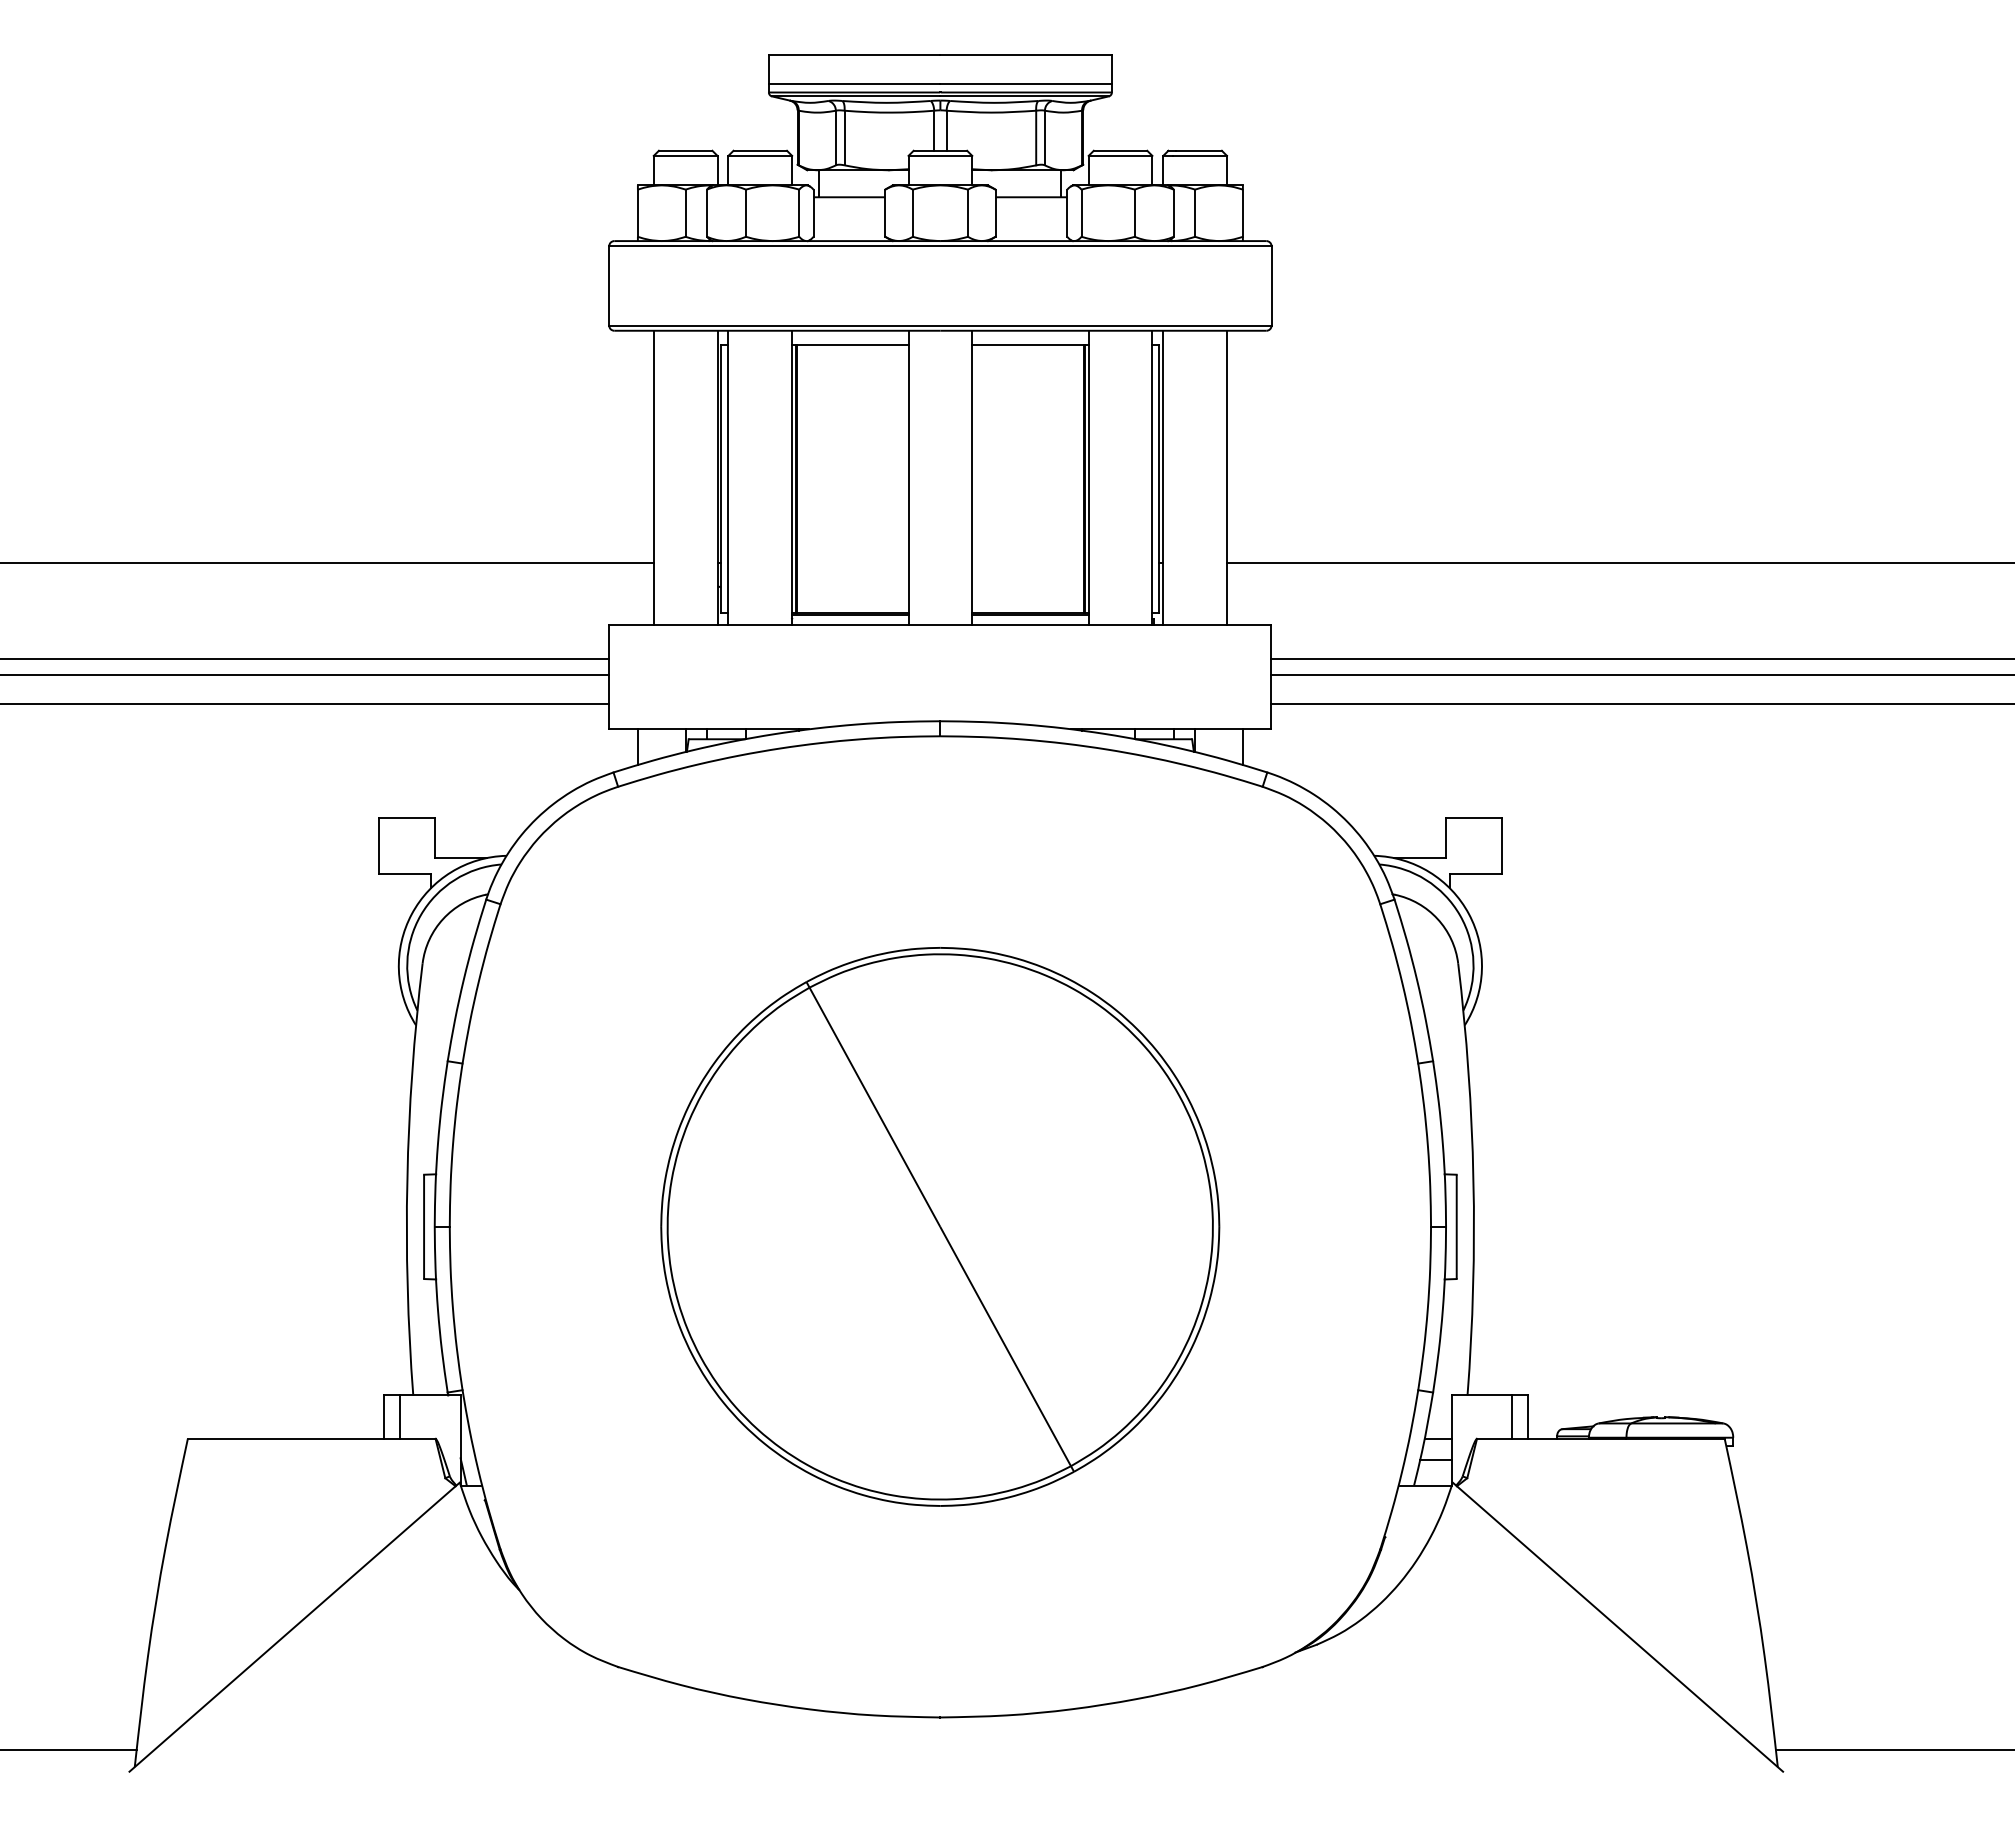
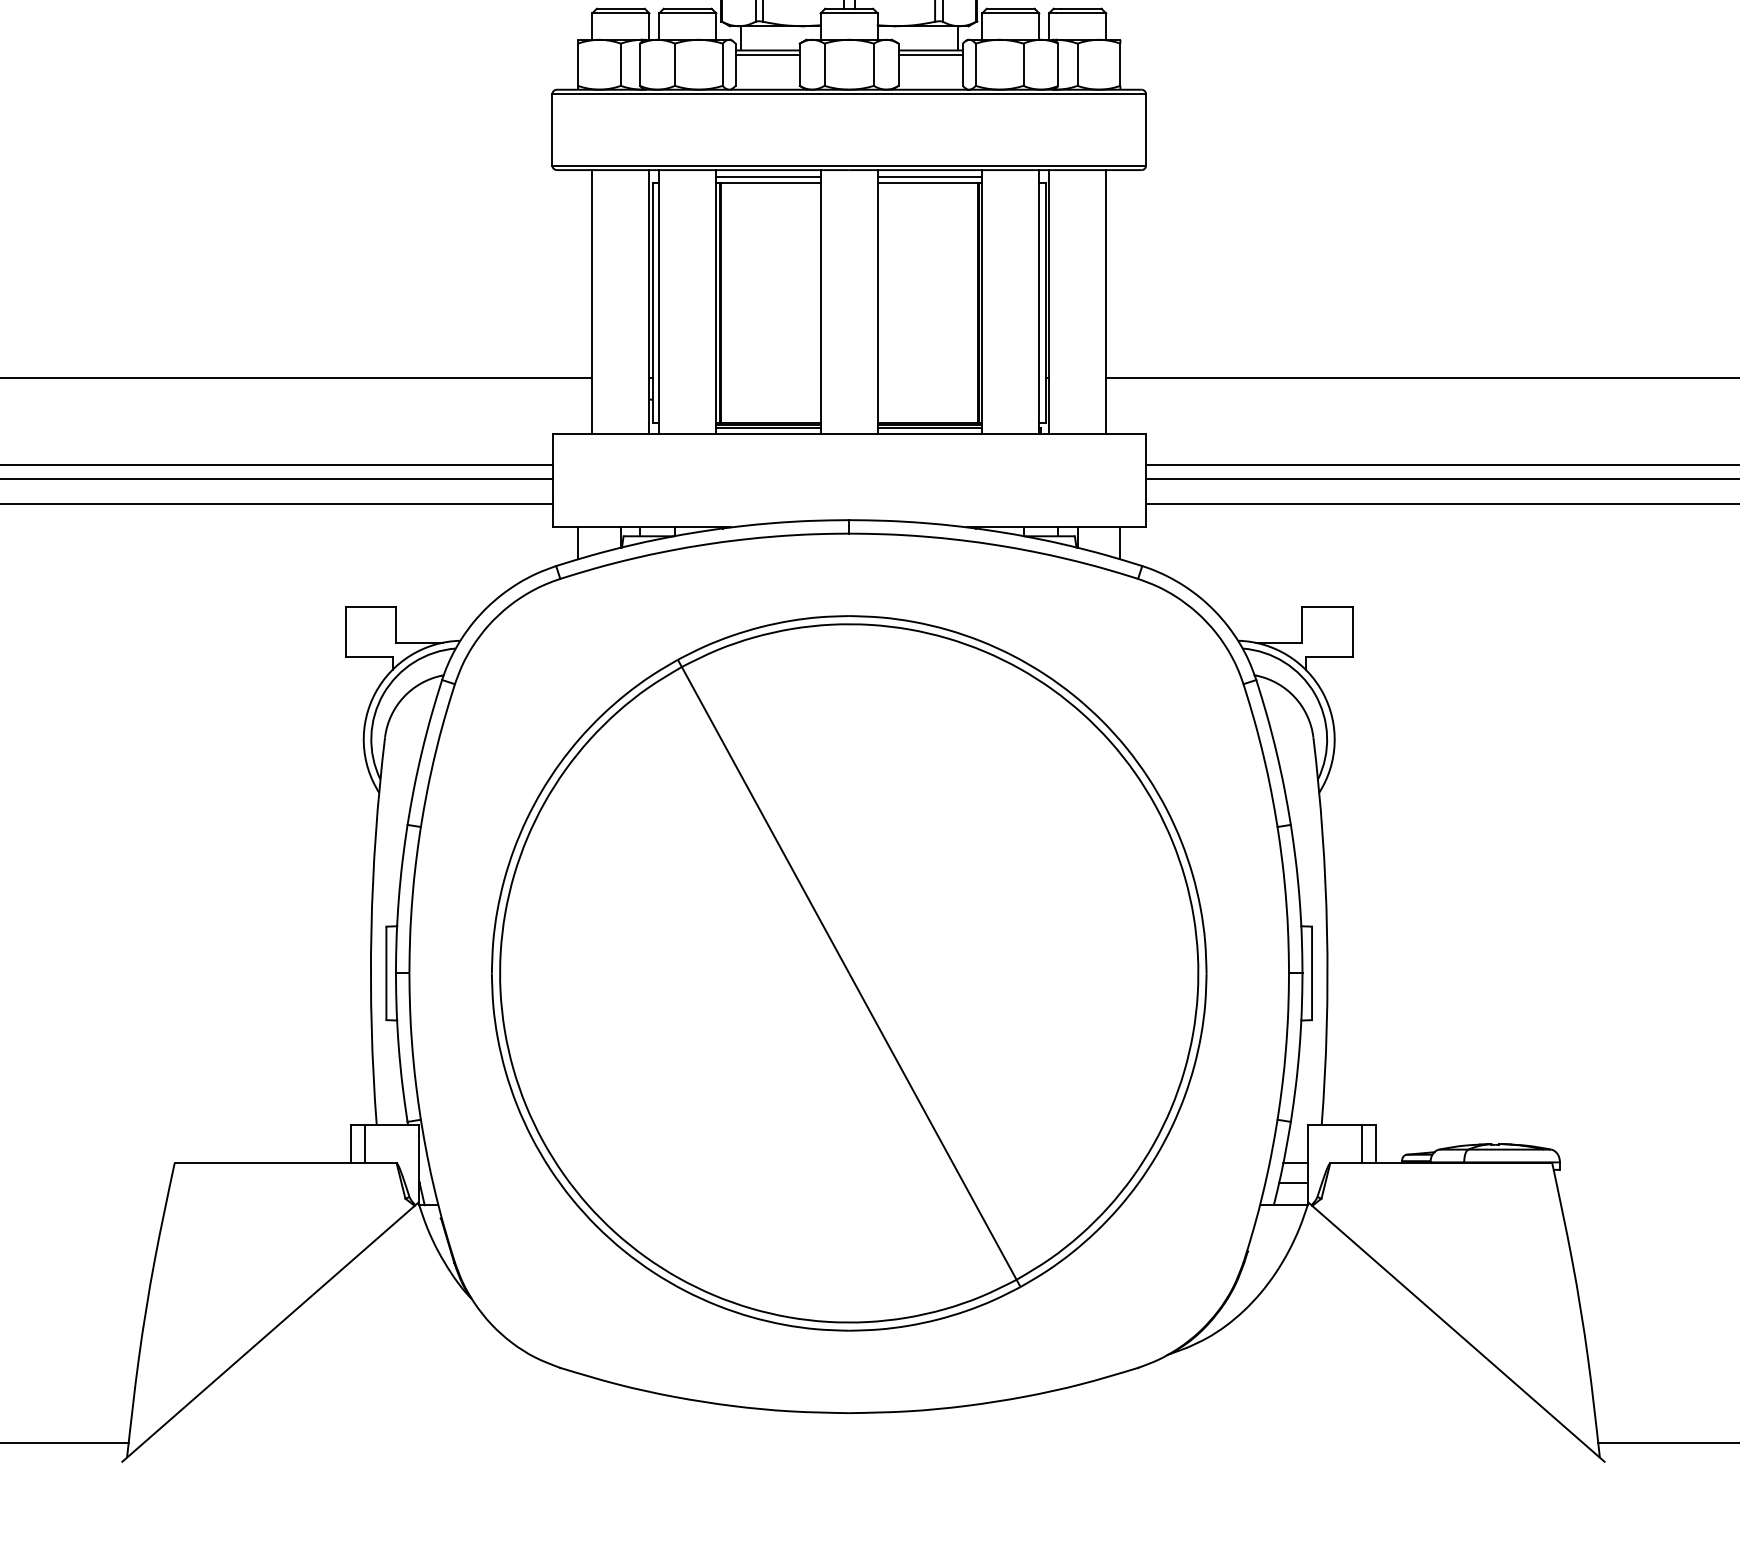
line: (849, 202) -> (767, 55), added
line: (1031, 202) -> (930, 55), added
line: (850, 338) -> (768, 177), added
line: (1030, 338) -> (929, 177), added
line: (850, 618) -> (768, 428), added
line: (1030, 618) -> (929, 428), added
part: (939, 1226) -> (848, 973), size x1.43

